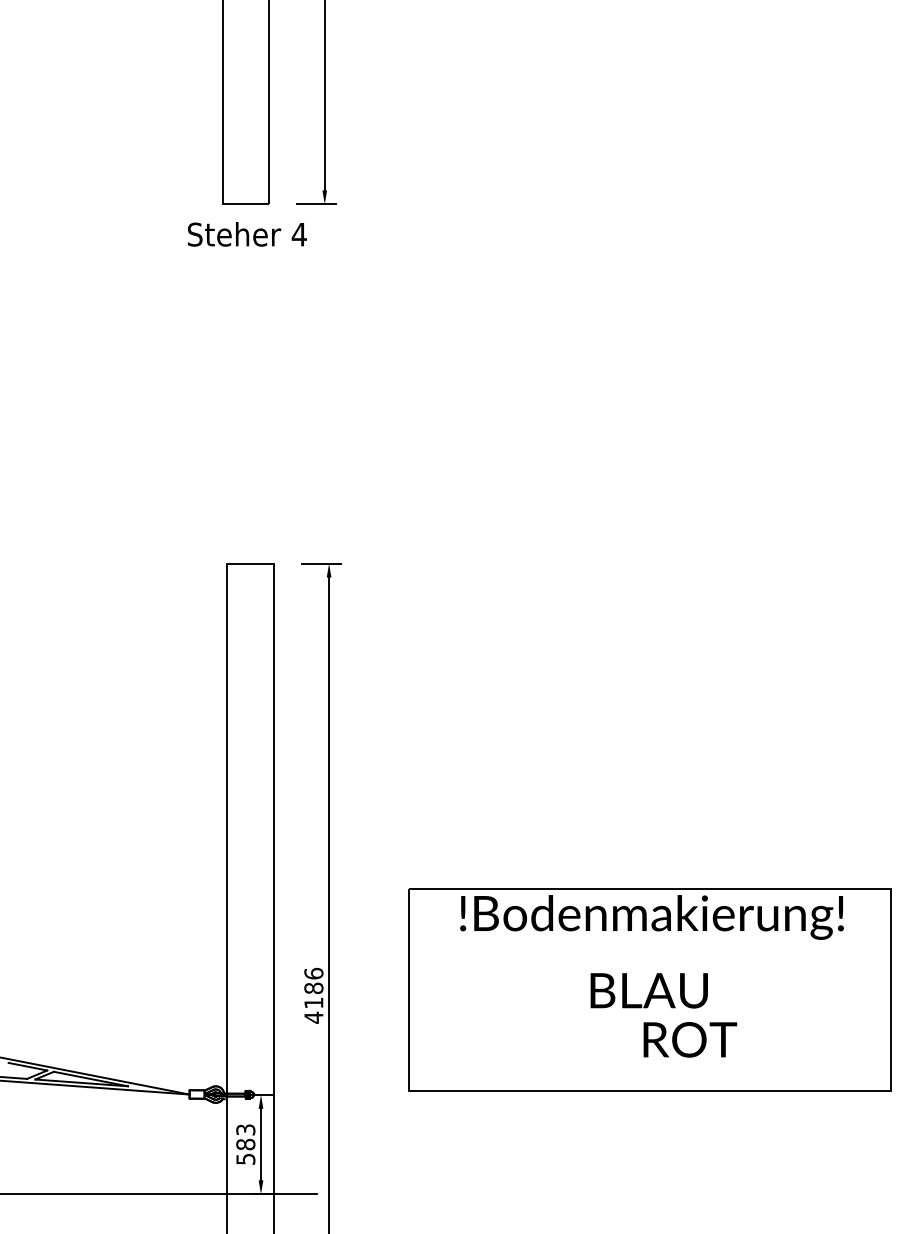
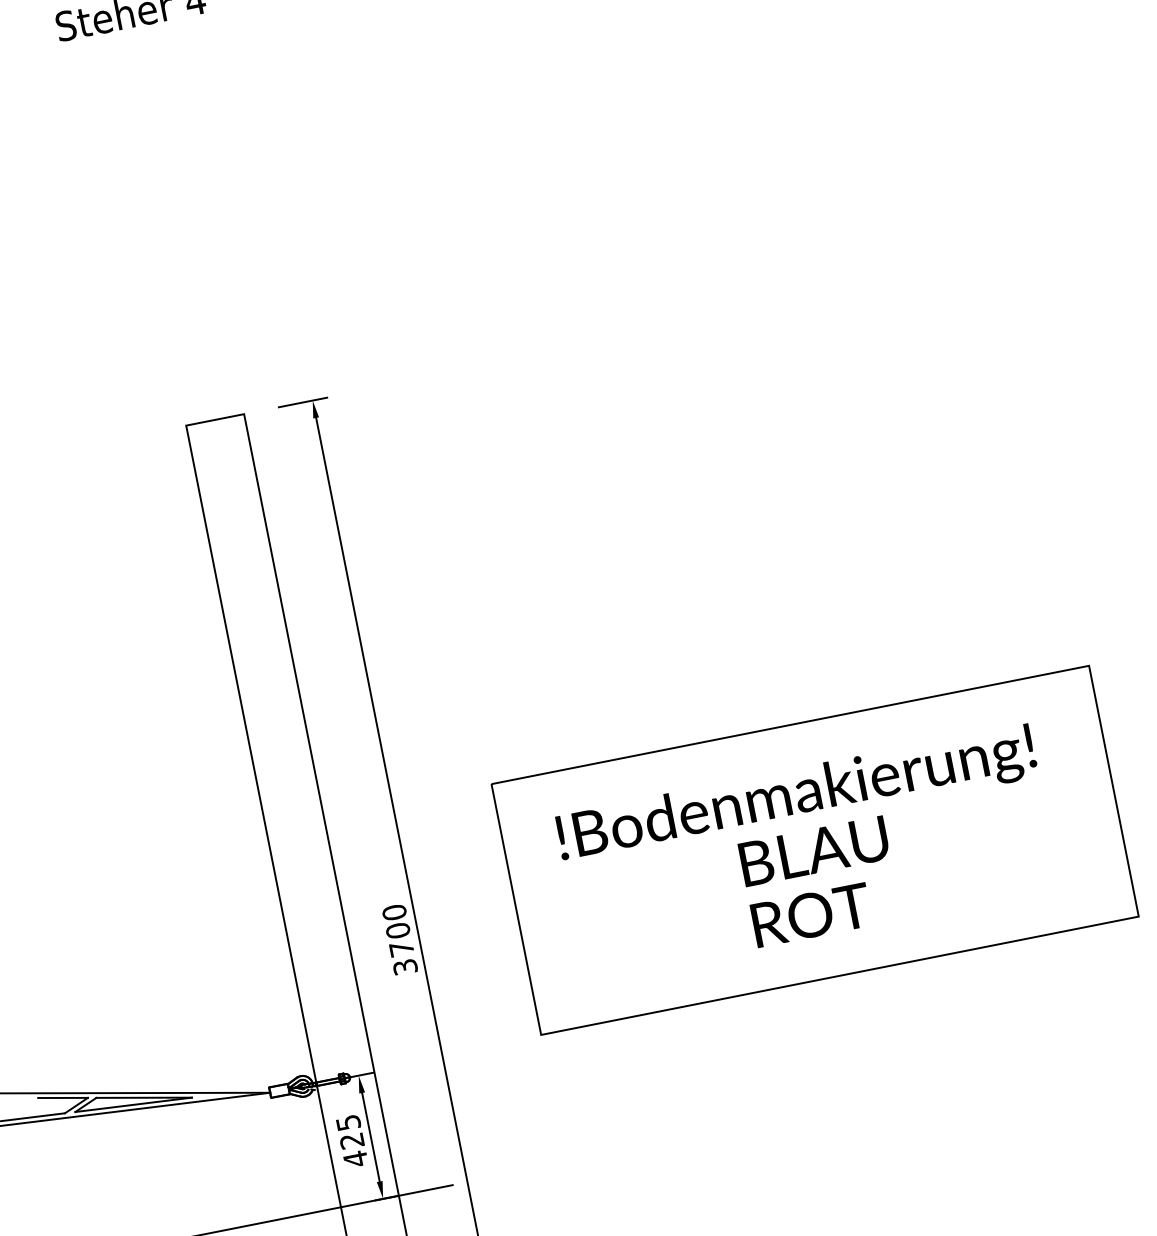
text: (651, 917) -> (796, 796), moved
text: (313, 995) -> (399, 939), 4186 -> 3700
text: (690, 1039) -> (811, 914), moved
text: (245, 1144) -> (351, 1140), 583 -> 425

